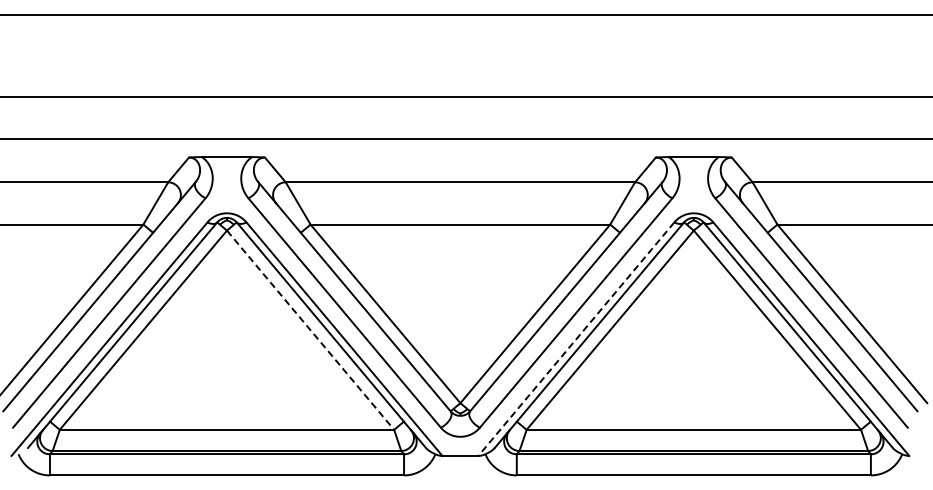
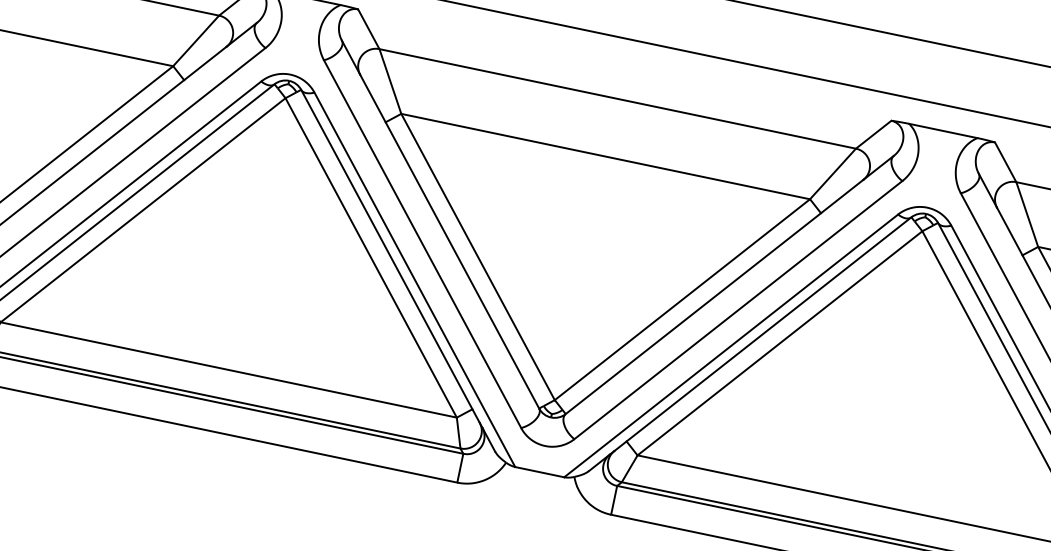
line: (310, 330) -> (370, 258), dashed -> solid
line: (576, 339) -> (731, 346), dashed -> solid

